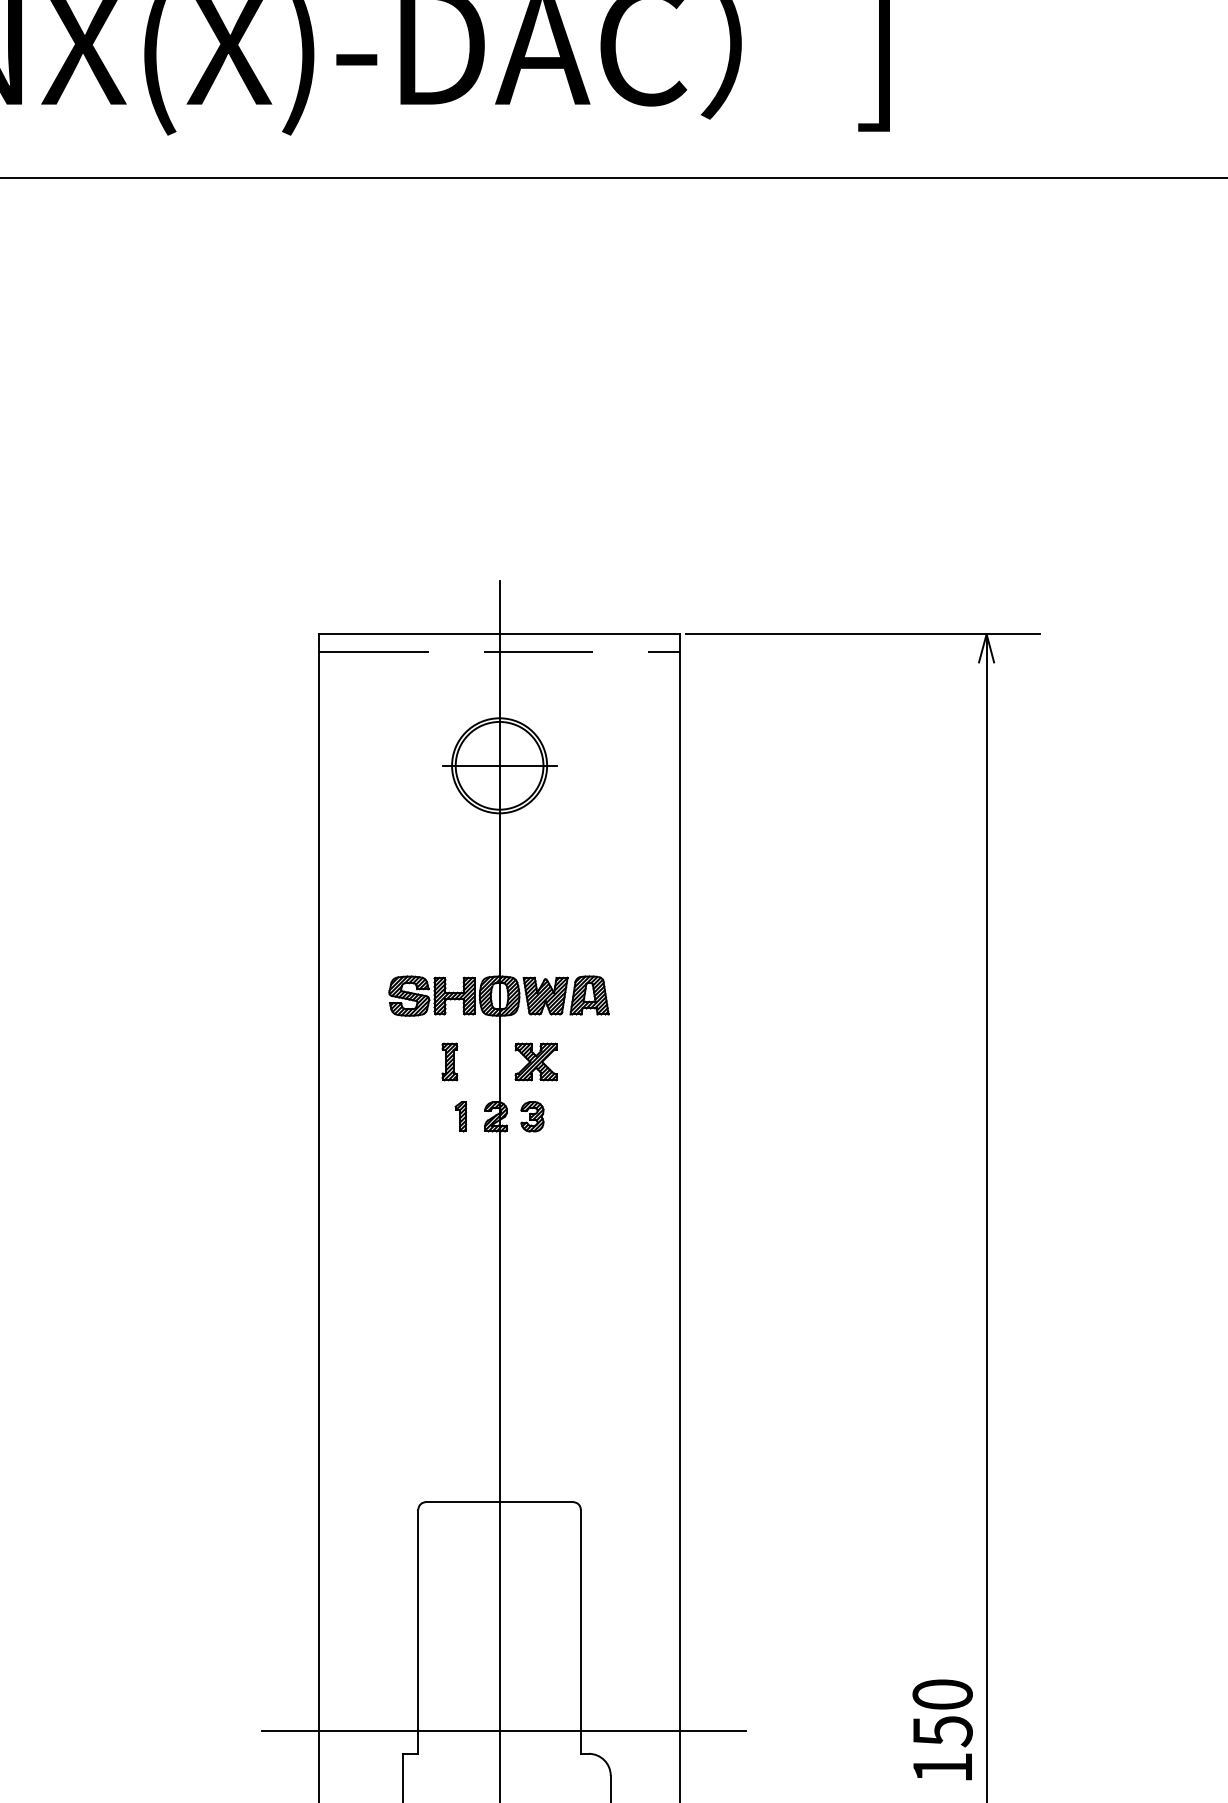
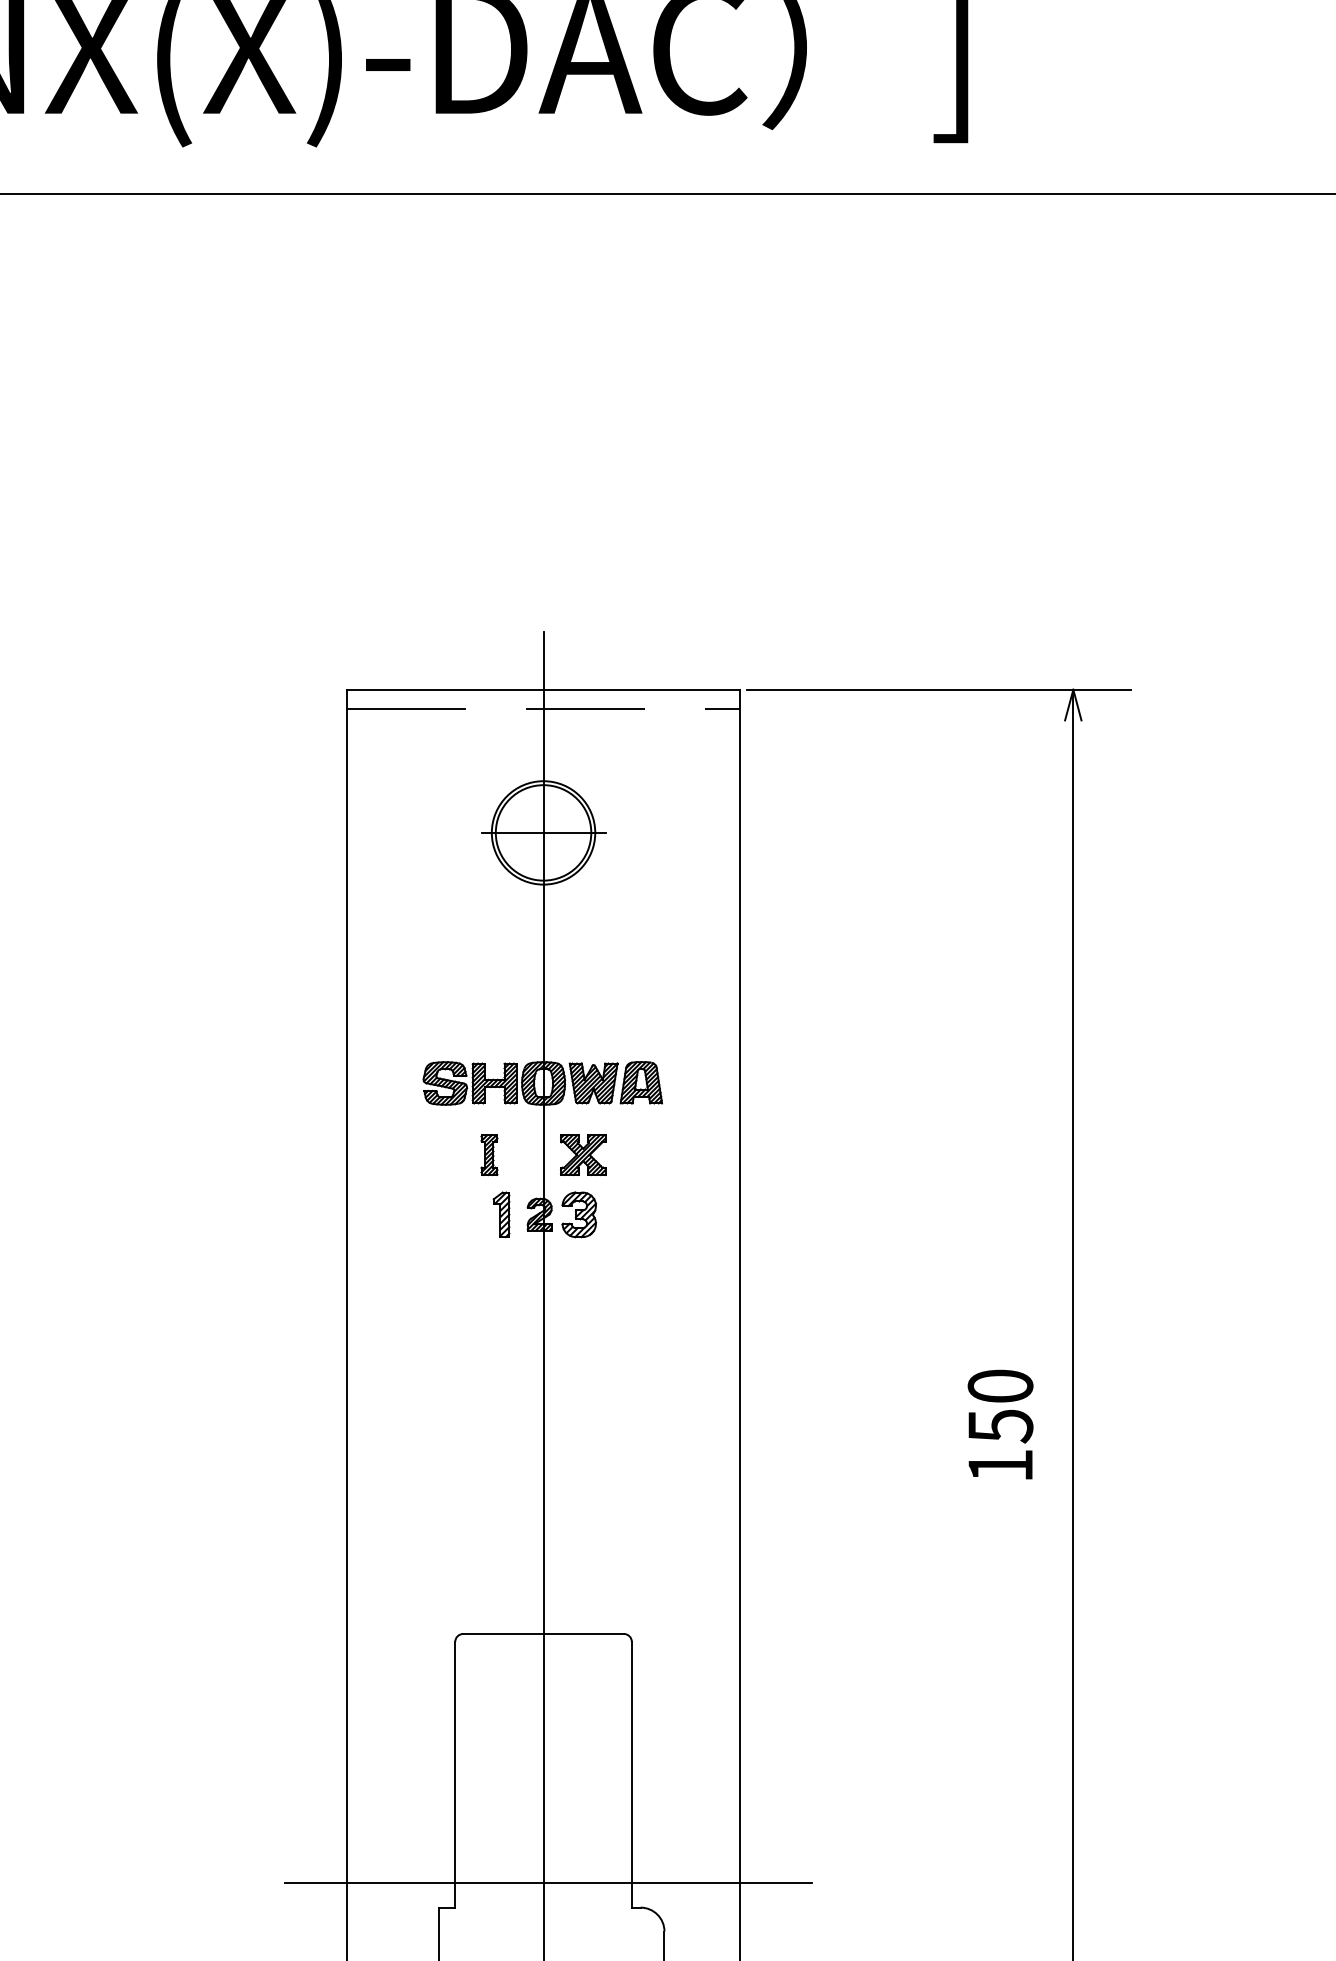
part: (460, 1116) -> (500, 1214), size x1.4
part: (532, 1116) -> (579, 1214), size x1.4
text: (942, 1729) -> (1000, 1424), moved

